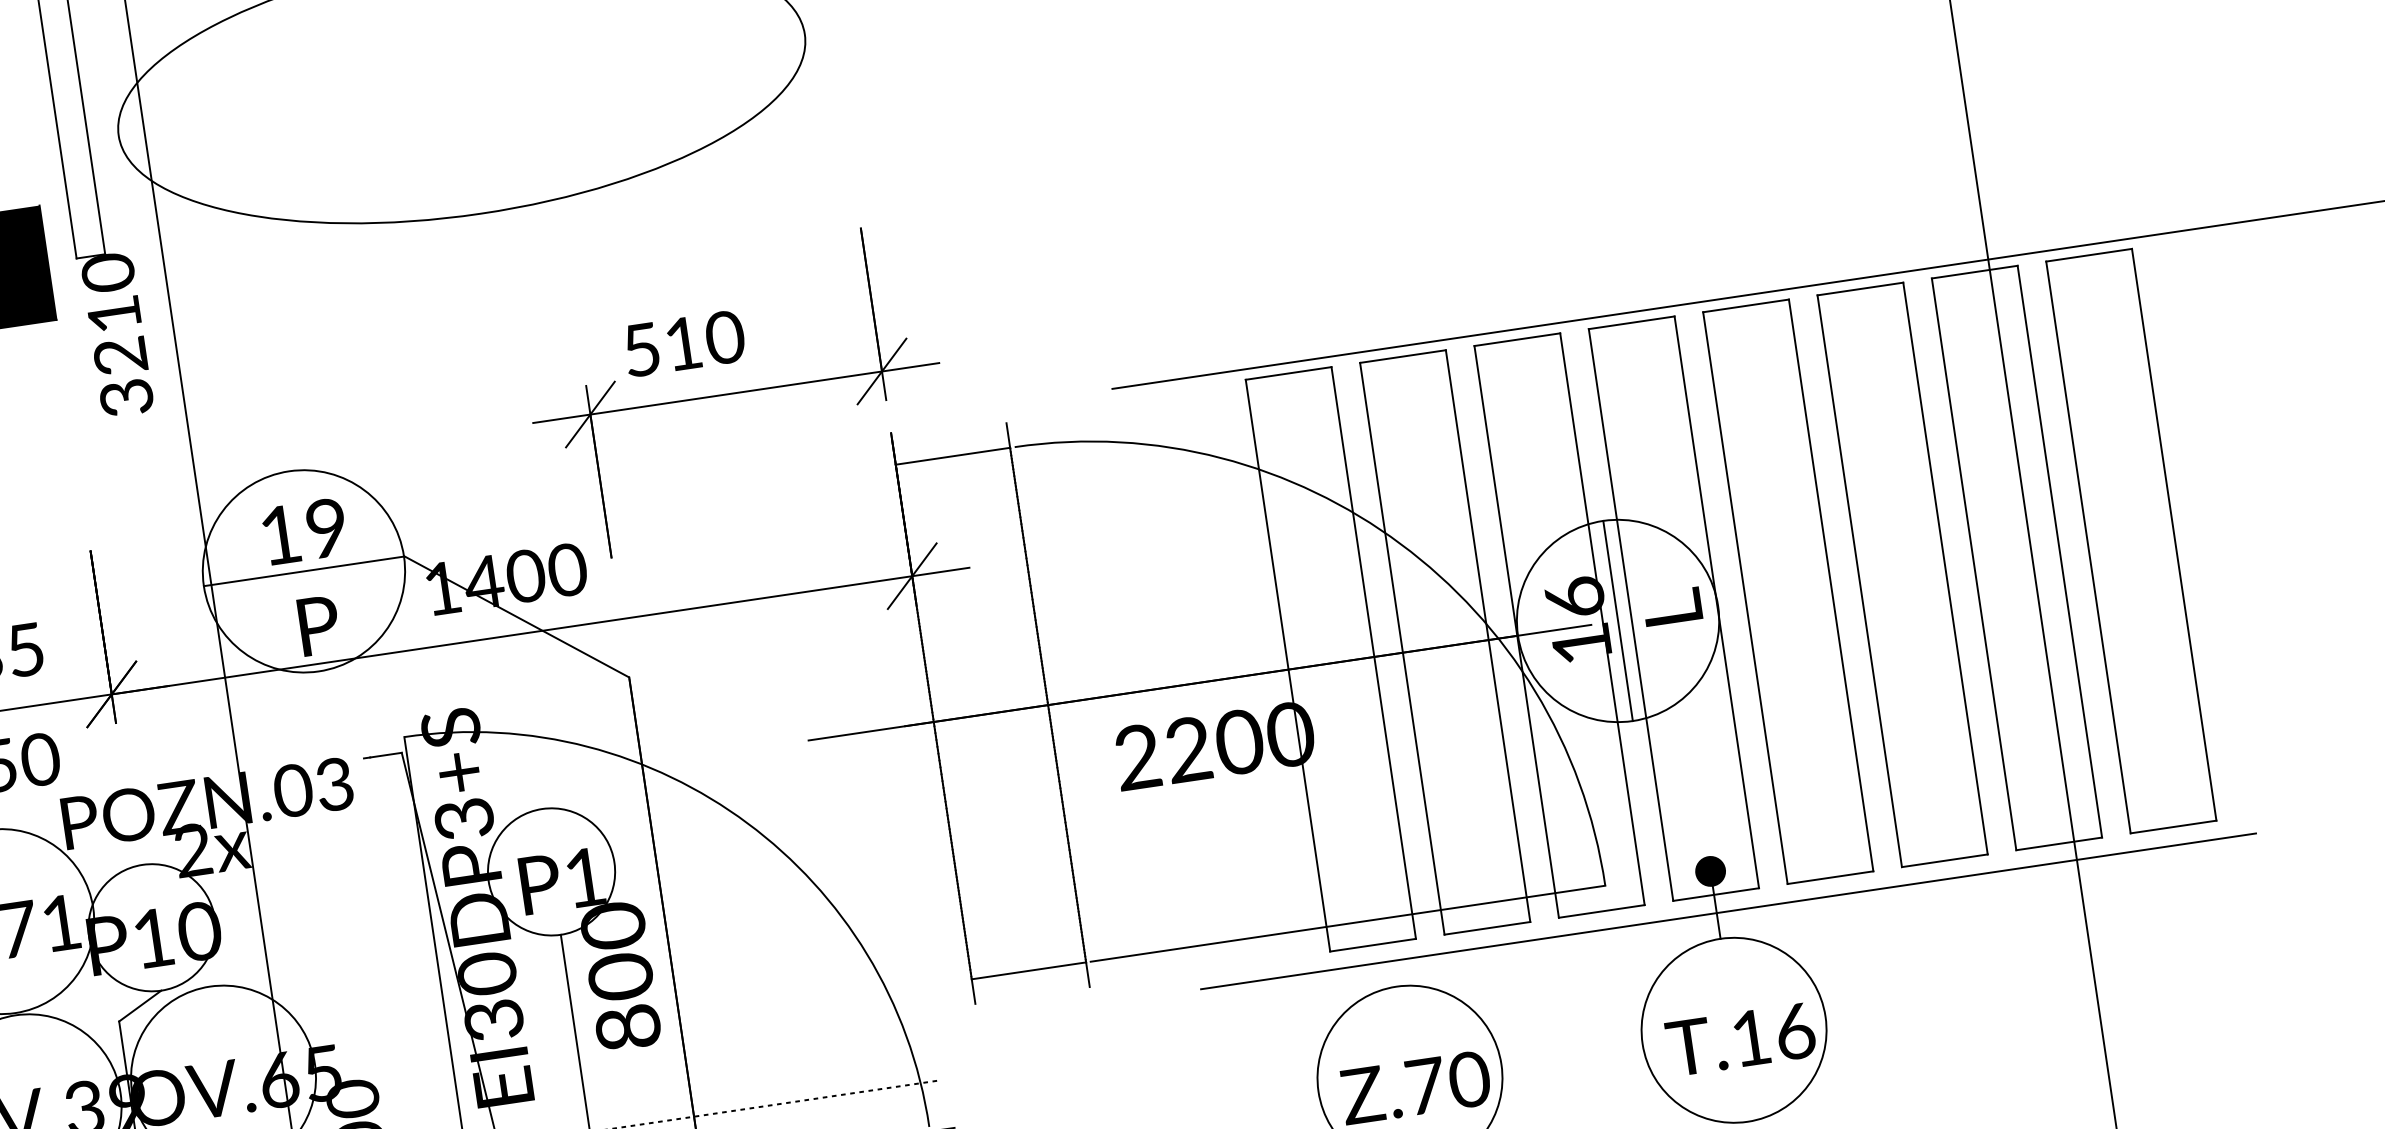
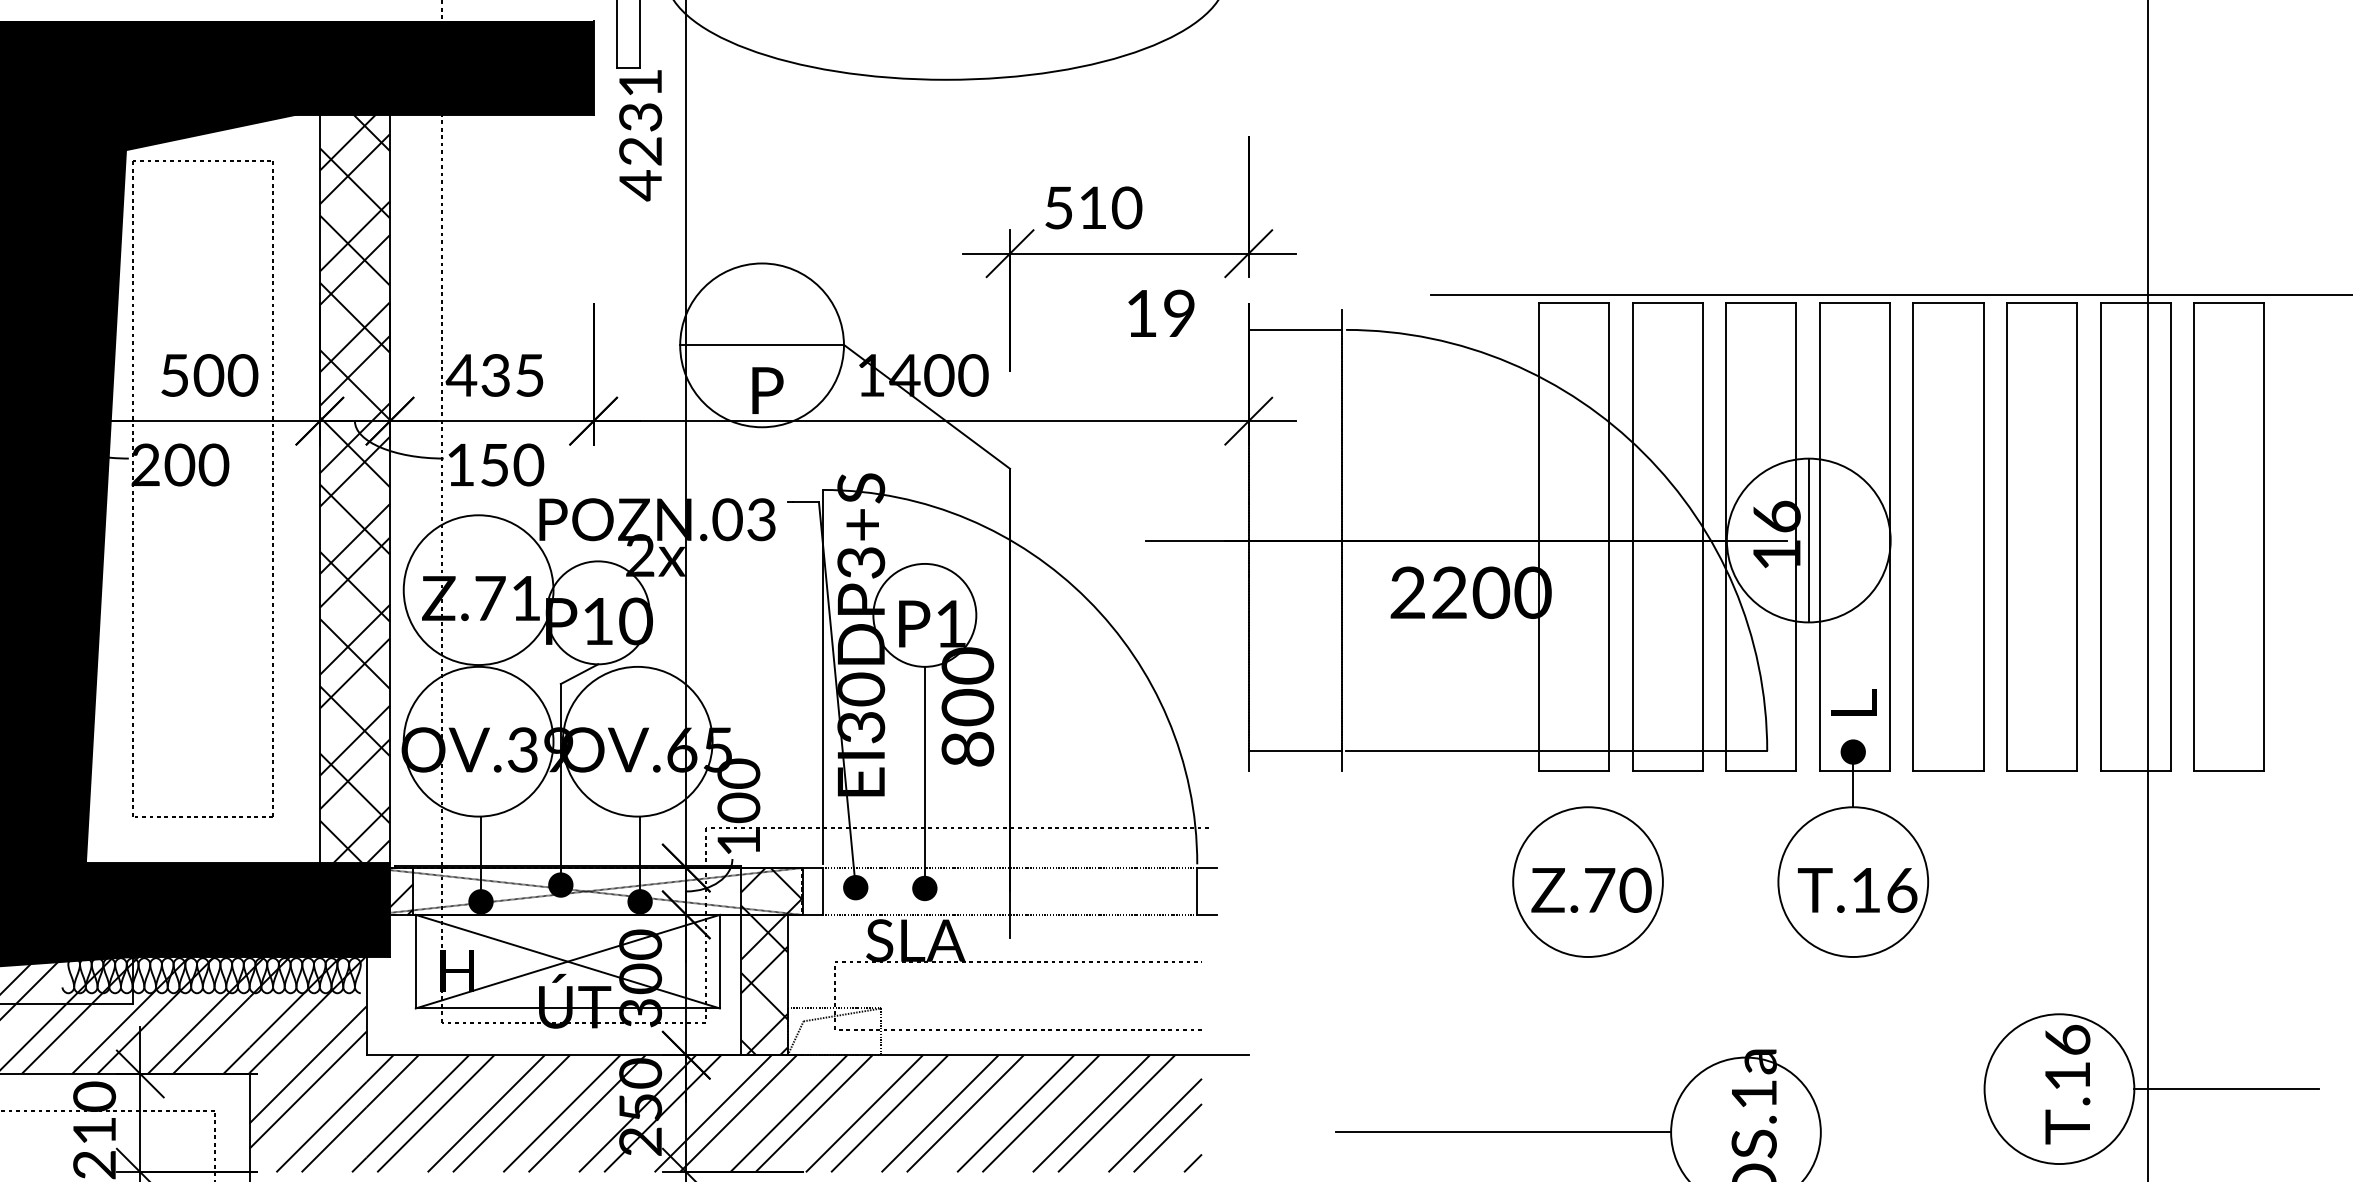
text: (117, 335) -> (640, 134), 3210 -> 4231
text: (304, 530) -> (1161, 312), moved
text: (1671, 606) -> (1853, 702), moved
line: (1728, 911) -> (1862, 786), removed

